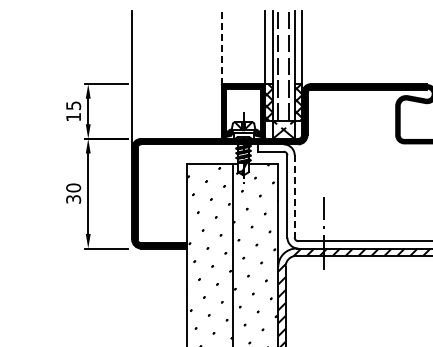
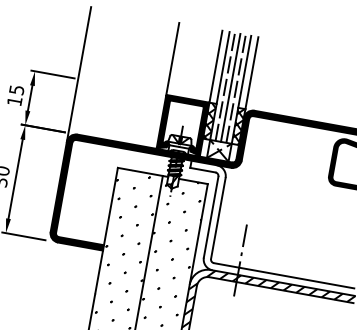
line: (221, 47) -> (172, 58), dashed -> solid
line: (283, 65) -> (230, 87), added
line: (294, 196) -> (218, 218), dashed -> solid

